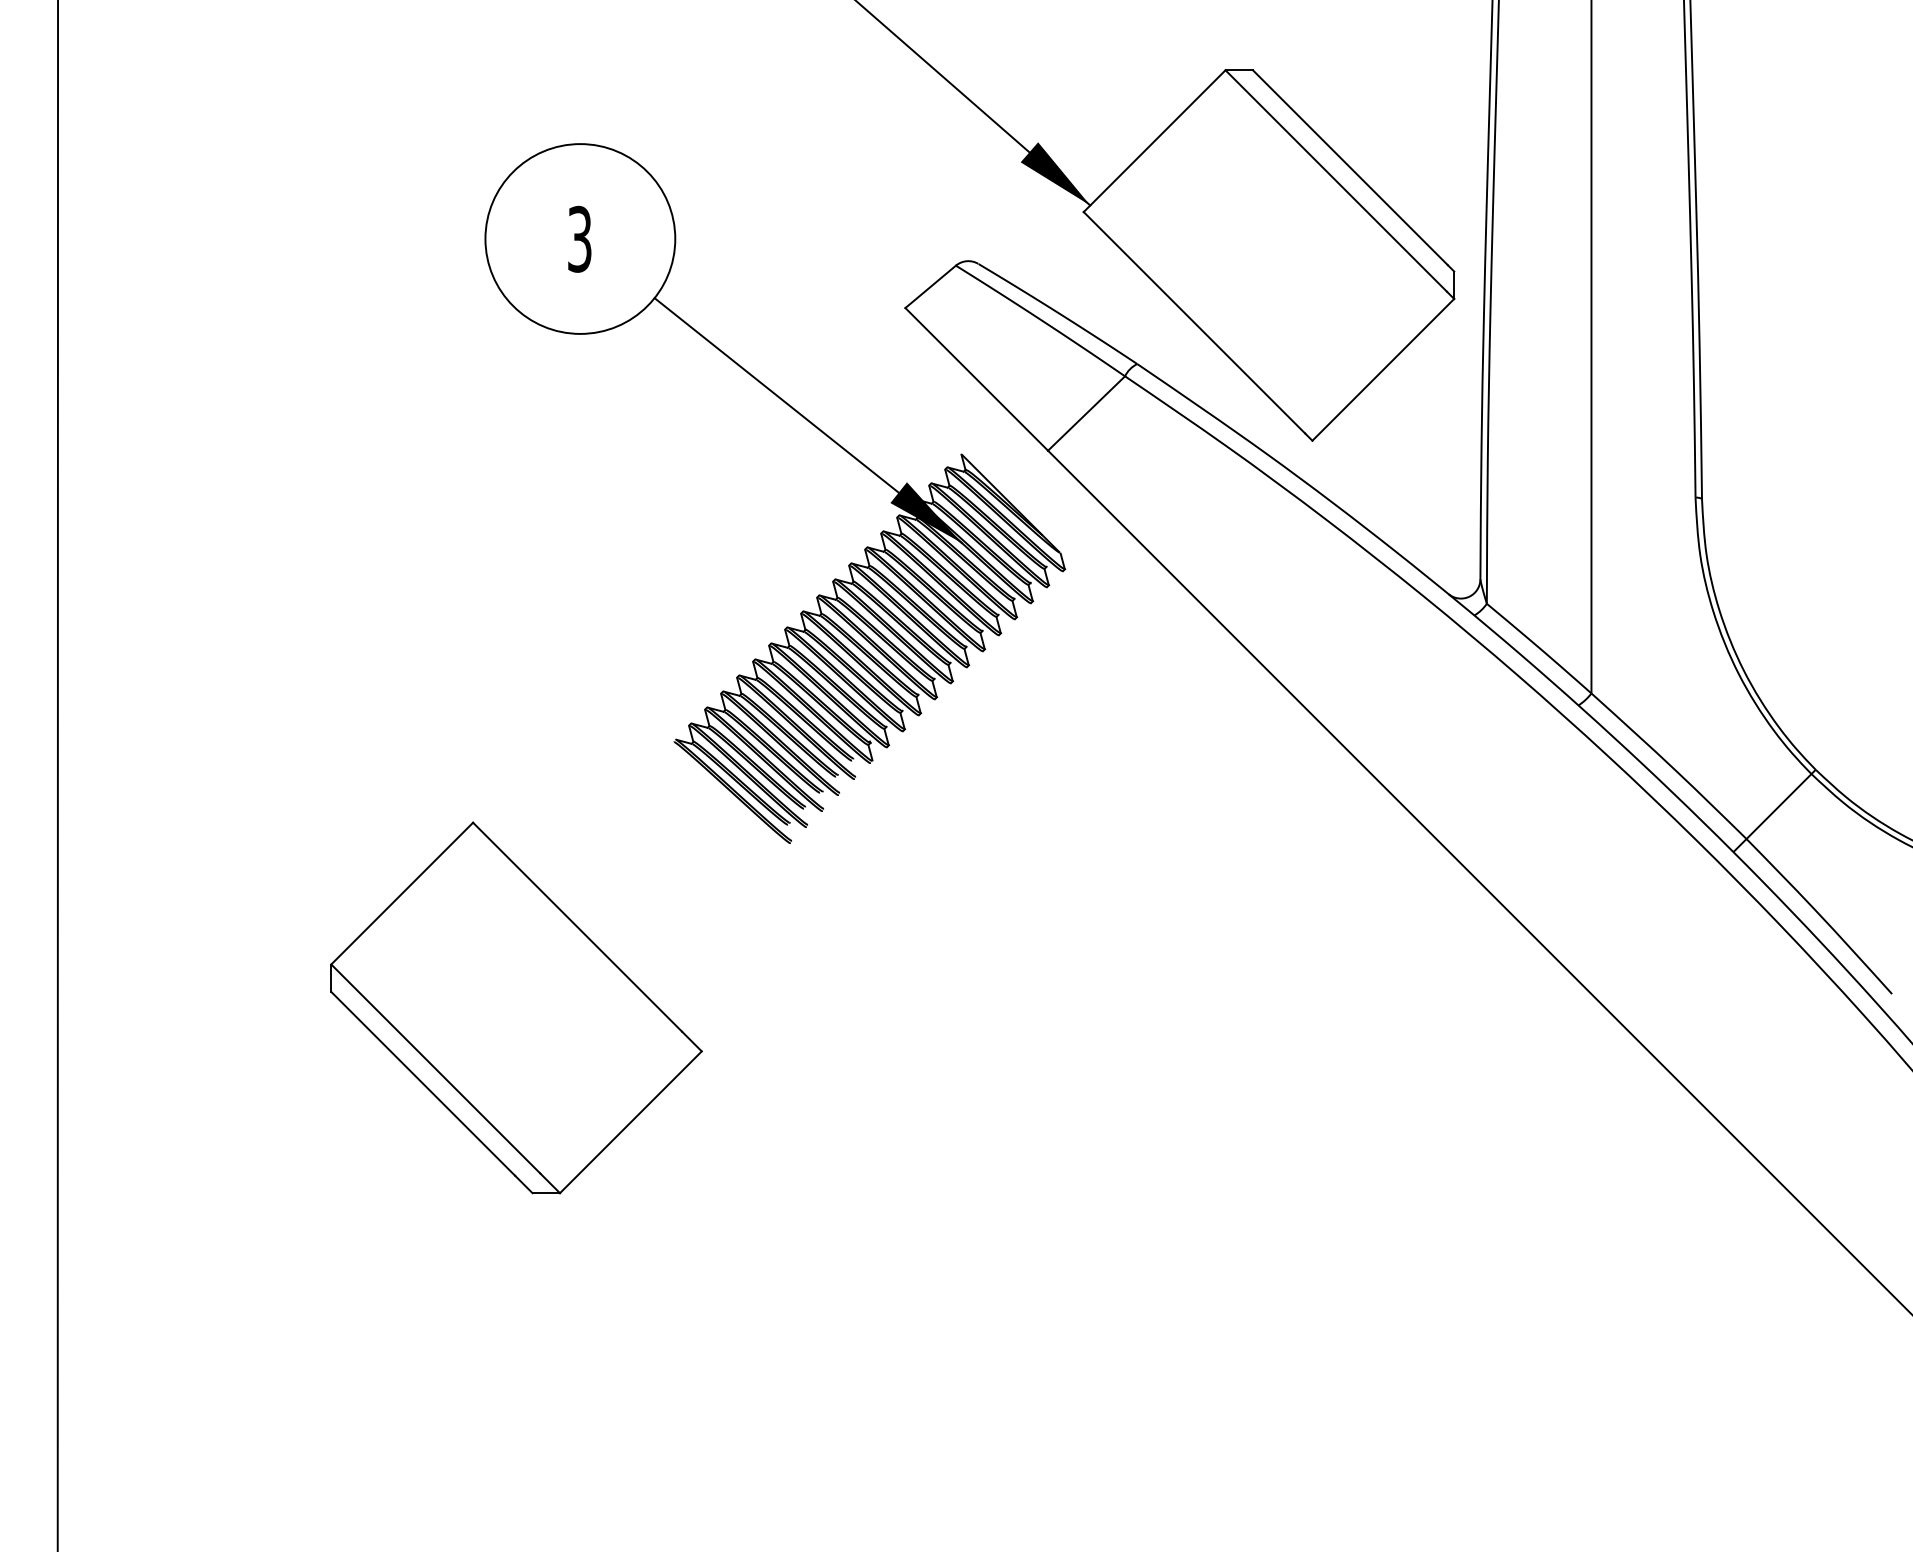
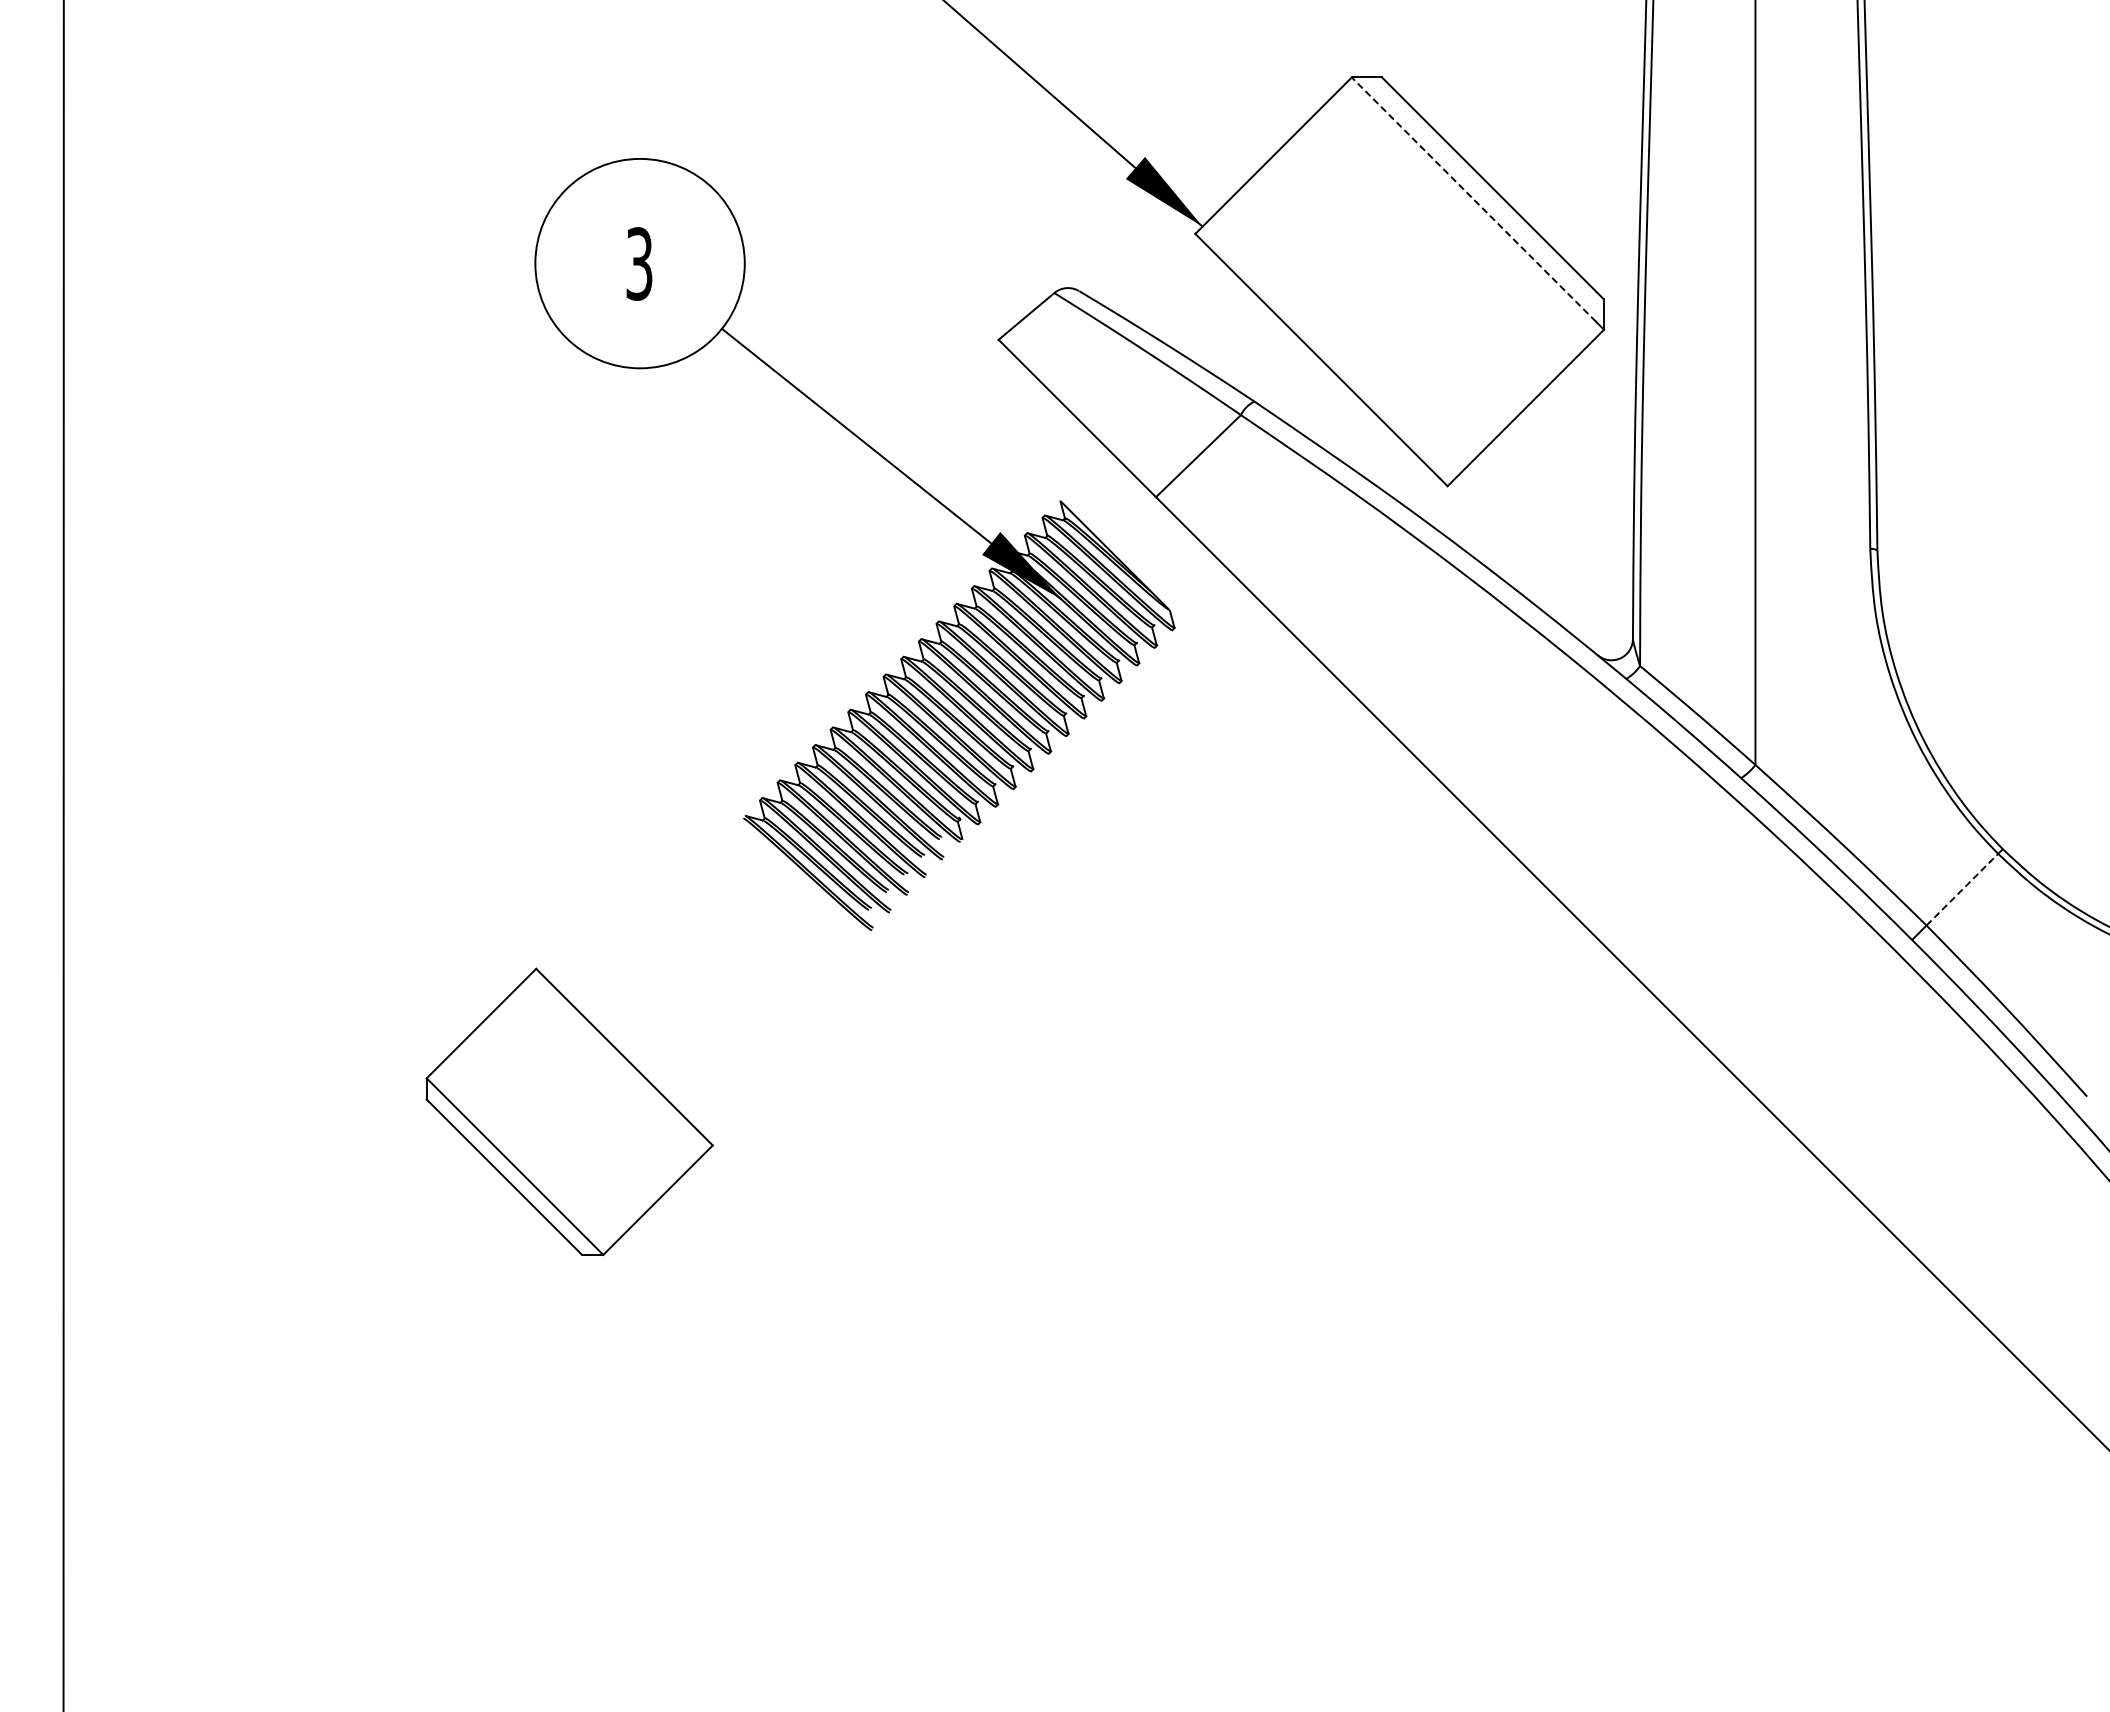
line: (1335, 180) -> (1473, 199), solid -> dashed
line: (1779, 806) -> (1962, 889), solid -> dashed
part: (516, 1007) -> (569, 1111), size x0.7

